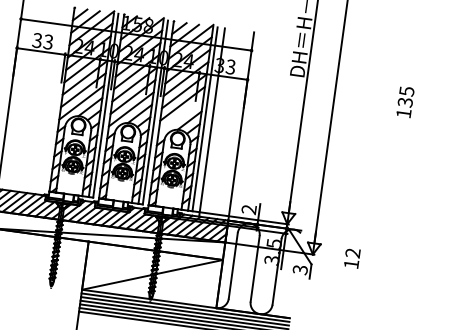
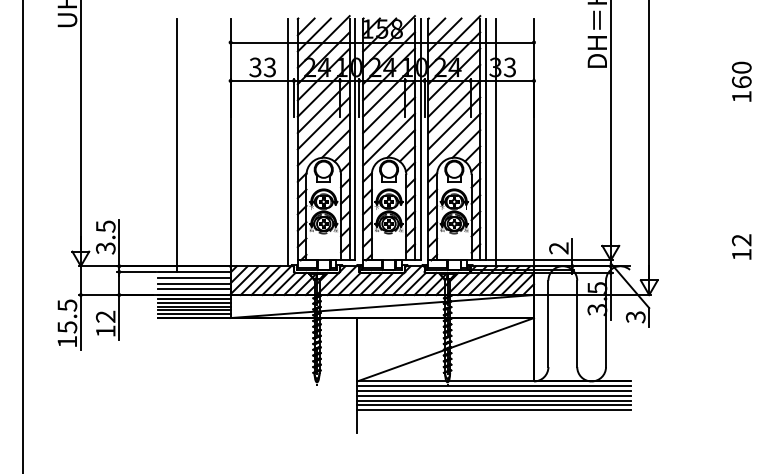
text: (405, 96) -> (741, 74), 135 -> 160
line: (54, 101) -> (288, 142), added
line: (181, 116) -> (454, 139), added
text: (352, 257) -> (741, 246), moved

